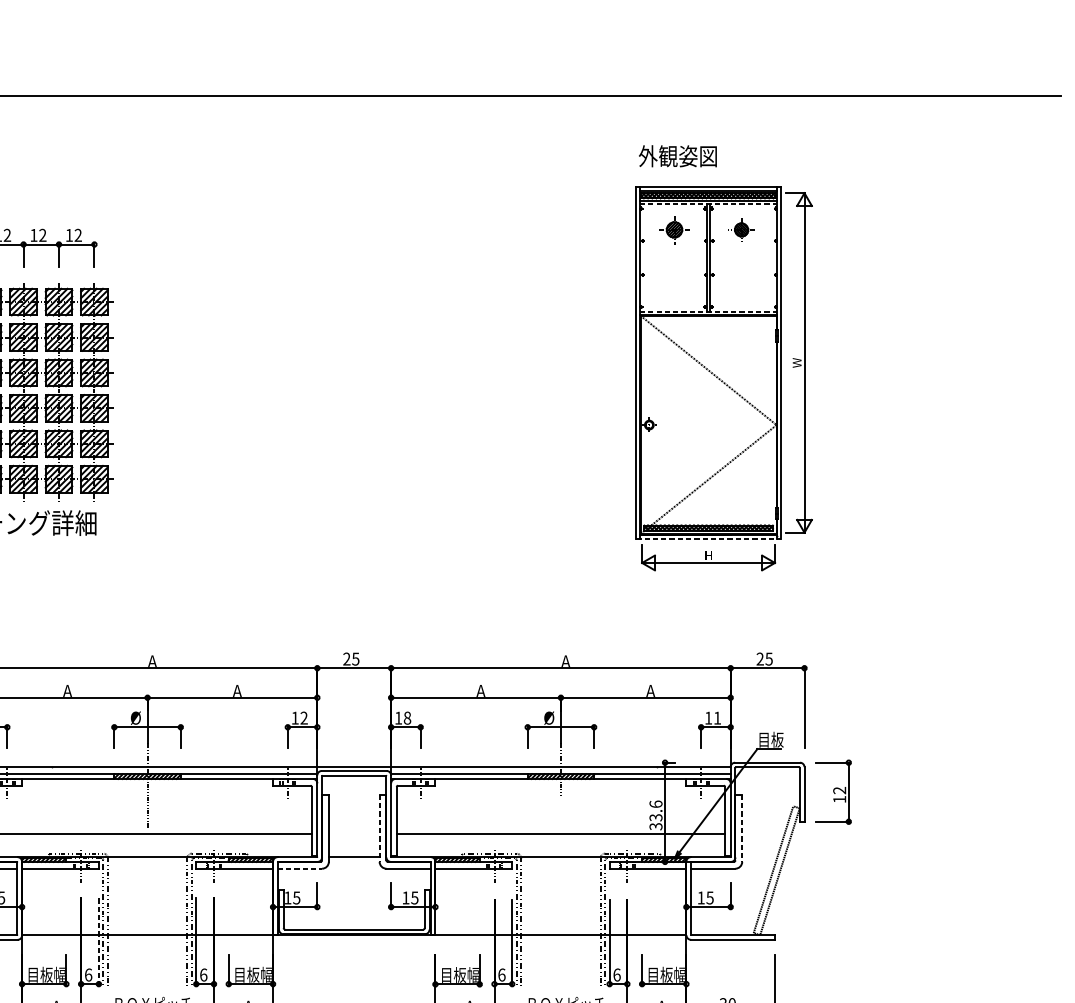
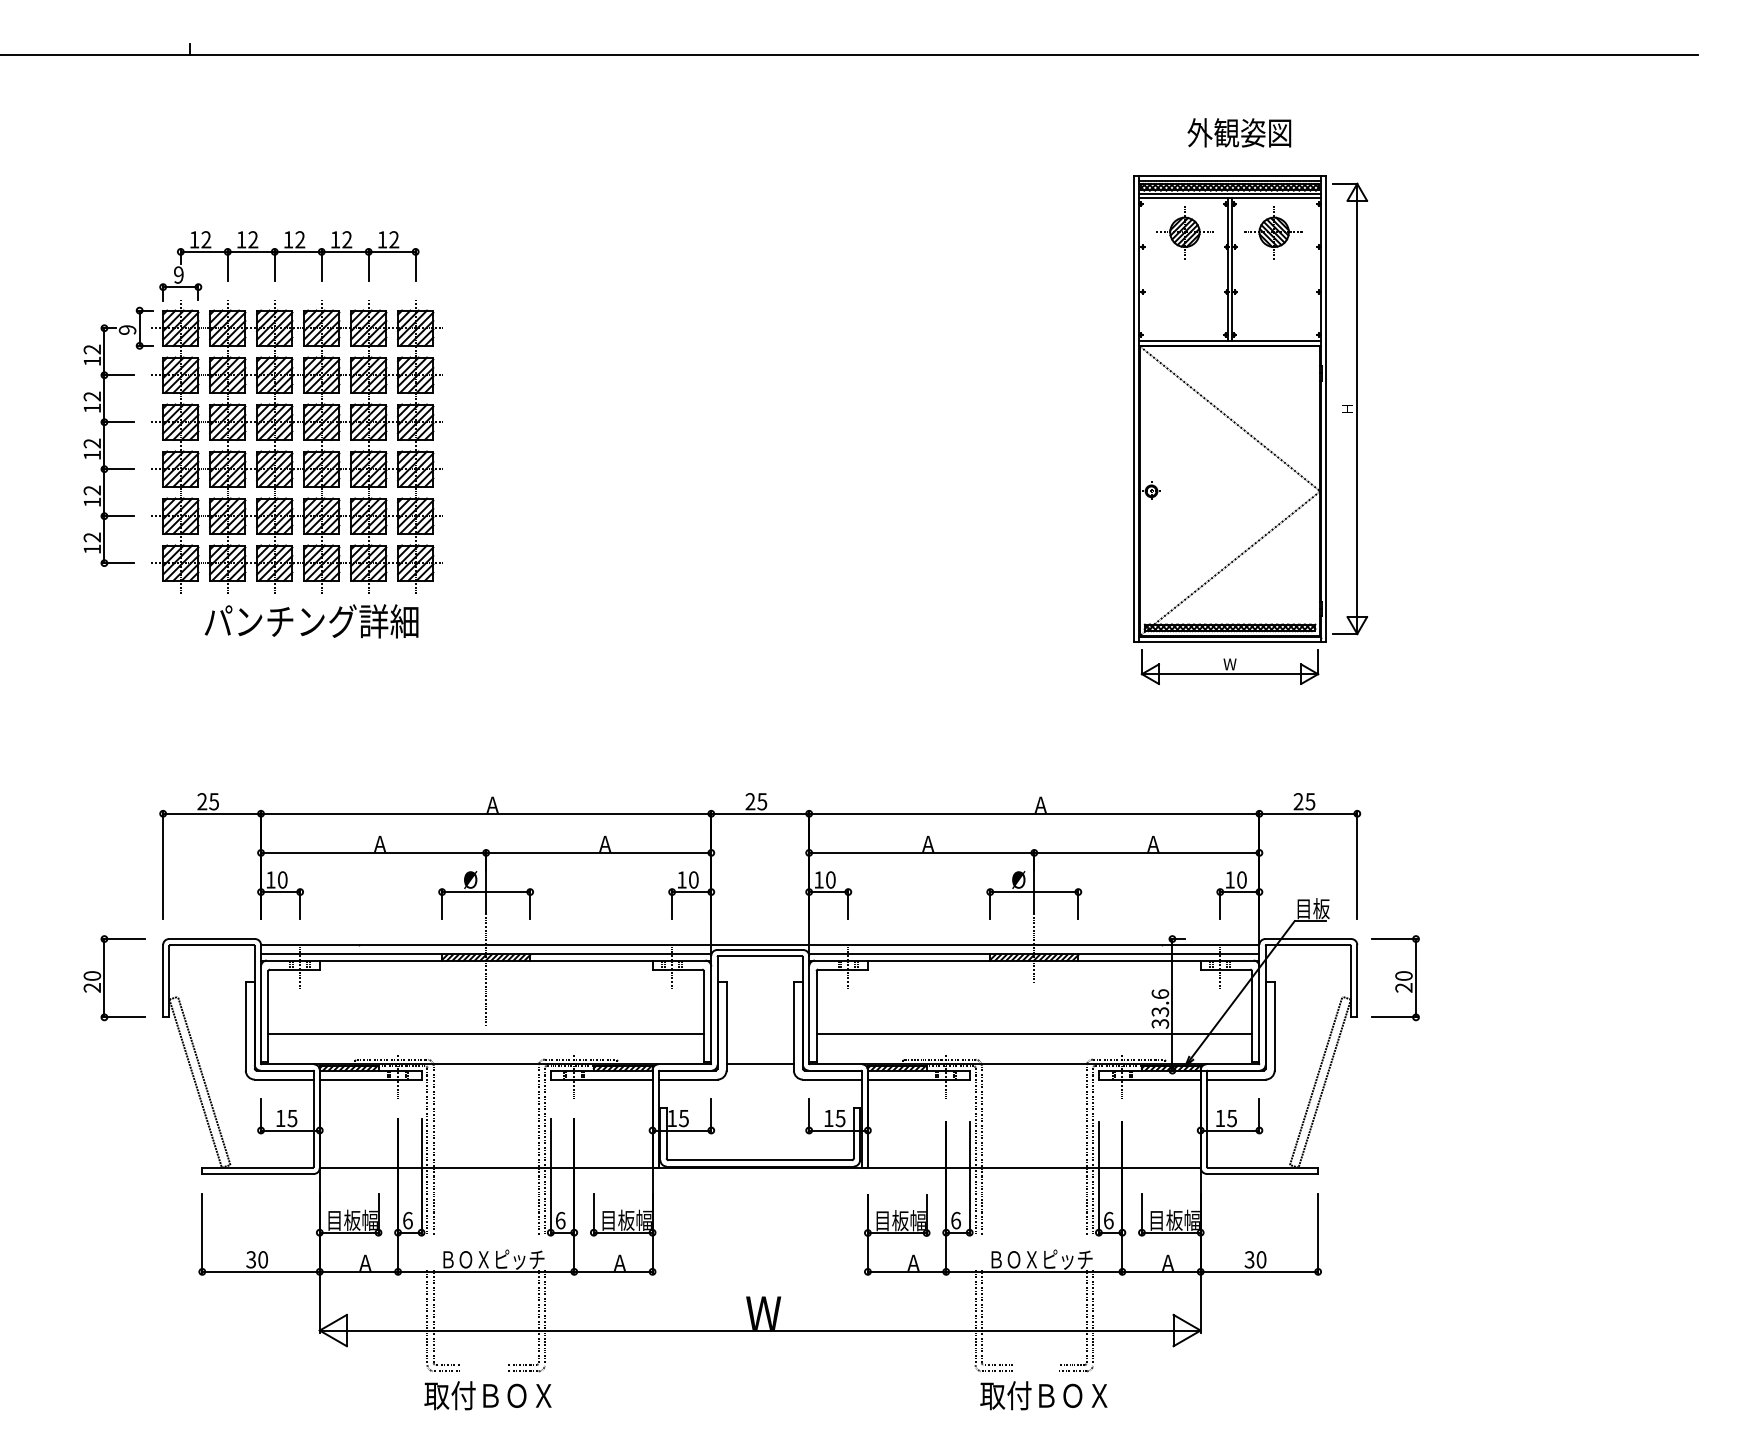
text: (677, 155) -> (1239, 132), moved
line: (708, 204) -> (1230, 198), dashed -> solid
part: (674, 229) -> (1184, 232), size x1.43
part: (741, 229) -> (1273, 232), size x1.67
line: (708, 311) -> (1230, 340), dashed -> solid
text: (797, 362) -> (1347, 408), W -> H
line: (708, 538) -> (1230, 641), dashed -> solid
text: (708, 555) -> (1229, 664), H -> W
text: (303, 717) -> (693, 879), 12 -> 10
text: (717, 717) -> (1241, 879), 11 -> 10
text: (407, 718) -> (830, 880), 18 -> 10
text: (839, 794) -> (1403, 981), 12 -> 20
line: (379, 828) -> (793, 1026), dashed -> solid
line: (742, 828) -> (1274, 1026), dashed -> solid
line: (300, 868) -> (688, 1079), dashed -> solid
line: (98, 941) -> (421, 1176), dashed -> solid

